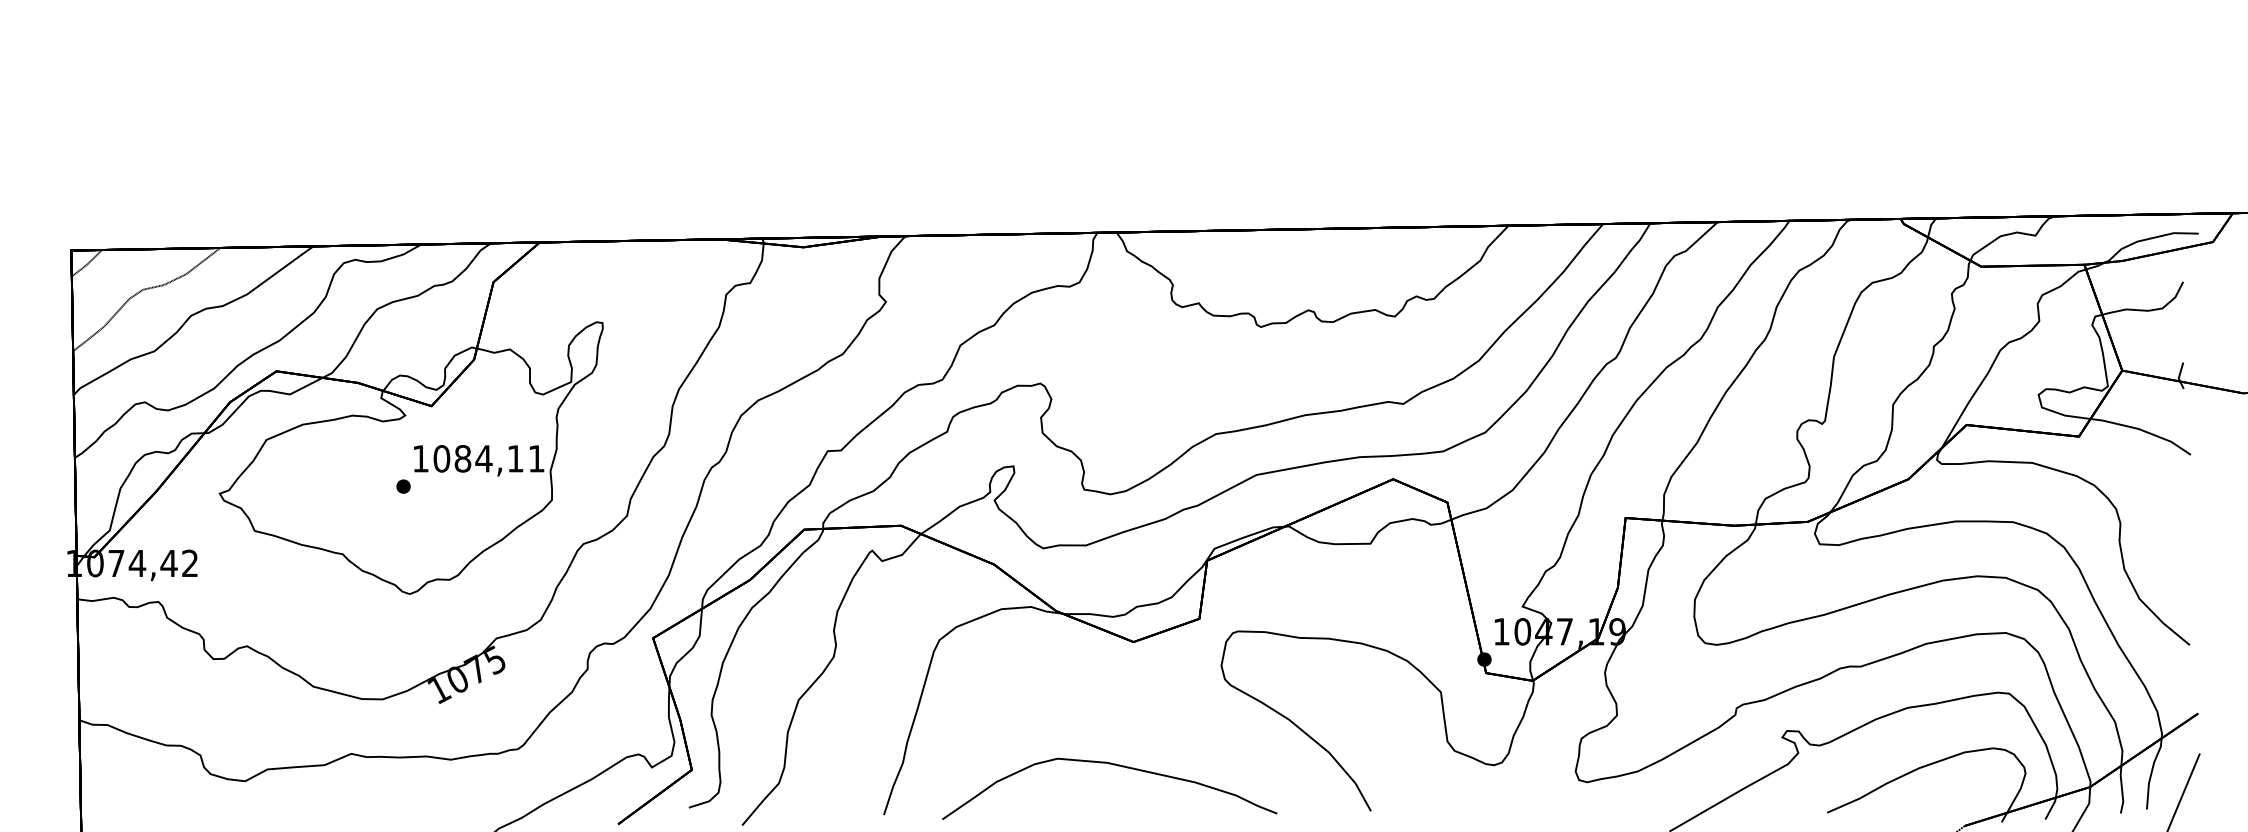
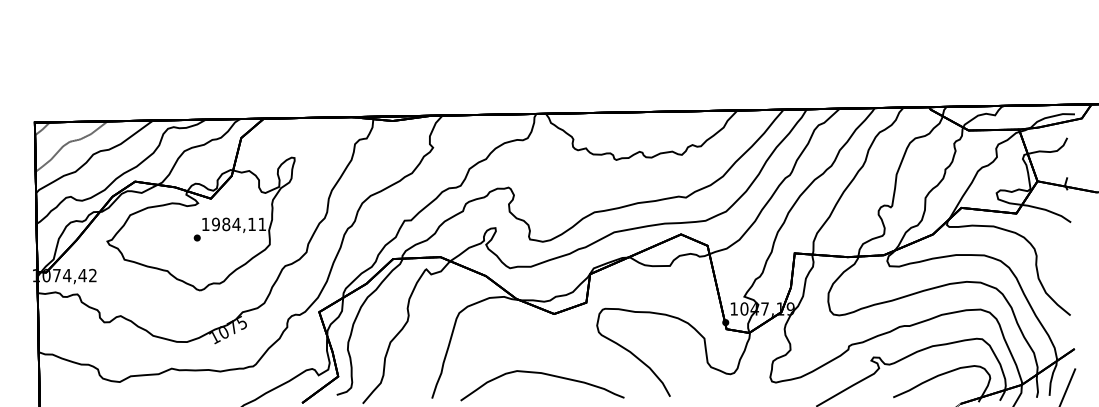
text: (440, 458) -> (215, 224), 1084,11 -> 1984,11

